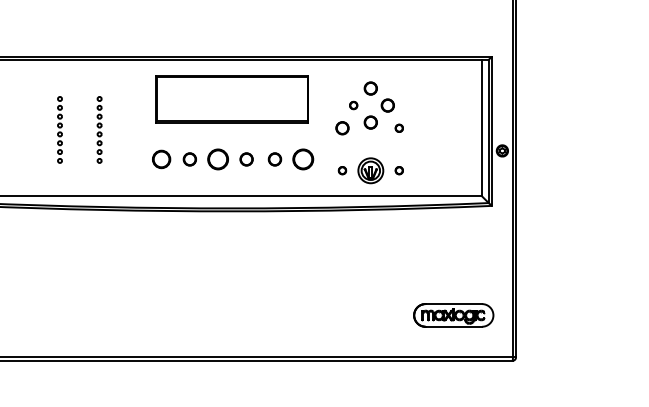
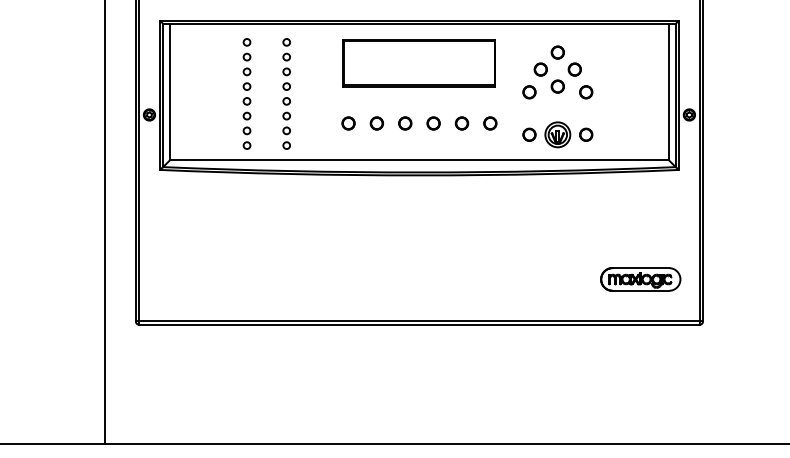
circle: (353, 105) -> (540, 69), size x1.67
circle: (399, 128) -> (586, 92), size x1.67
part: (59, 129) -> (246, 93), size x1.67
part: (99, 129) -> (286, 93), size x1.67
circle: (161, 159) -> (348, 123), size x0.71
circle: (218, 159) -> (405, 123), size x0.62
circle: (303, 159) -> (490, 123), size x0.62
circle: (342, 170) -> (529, 134), size x1.67
circle: (399, 170) -> (586, 134), size x1.67

